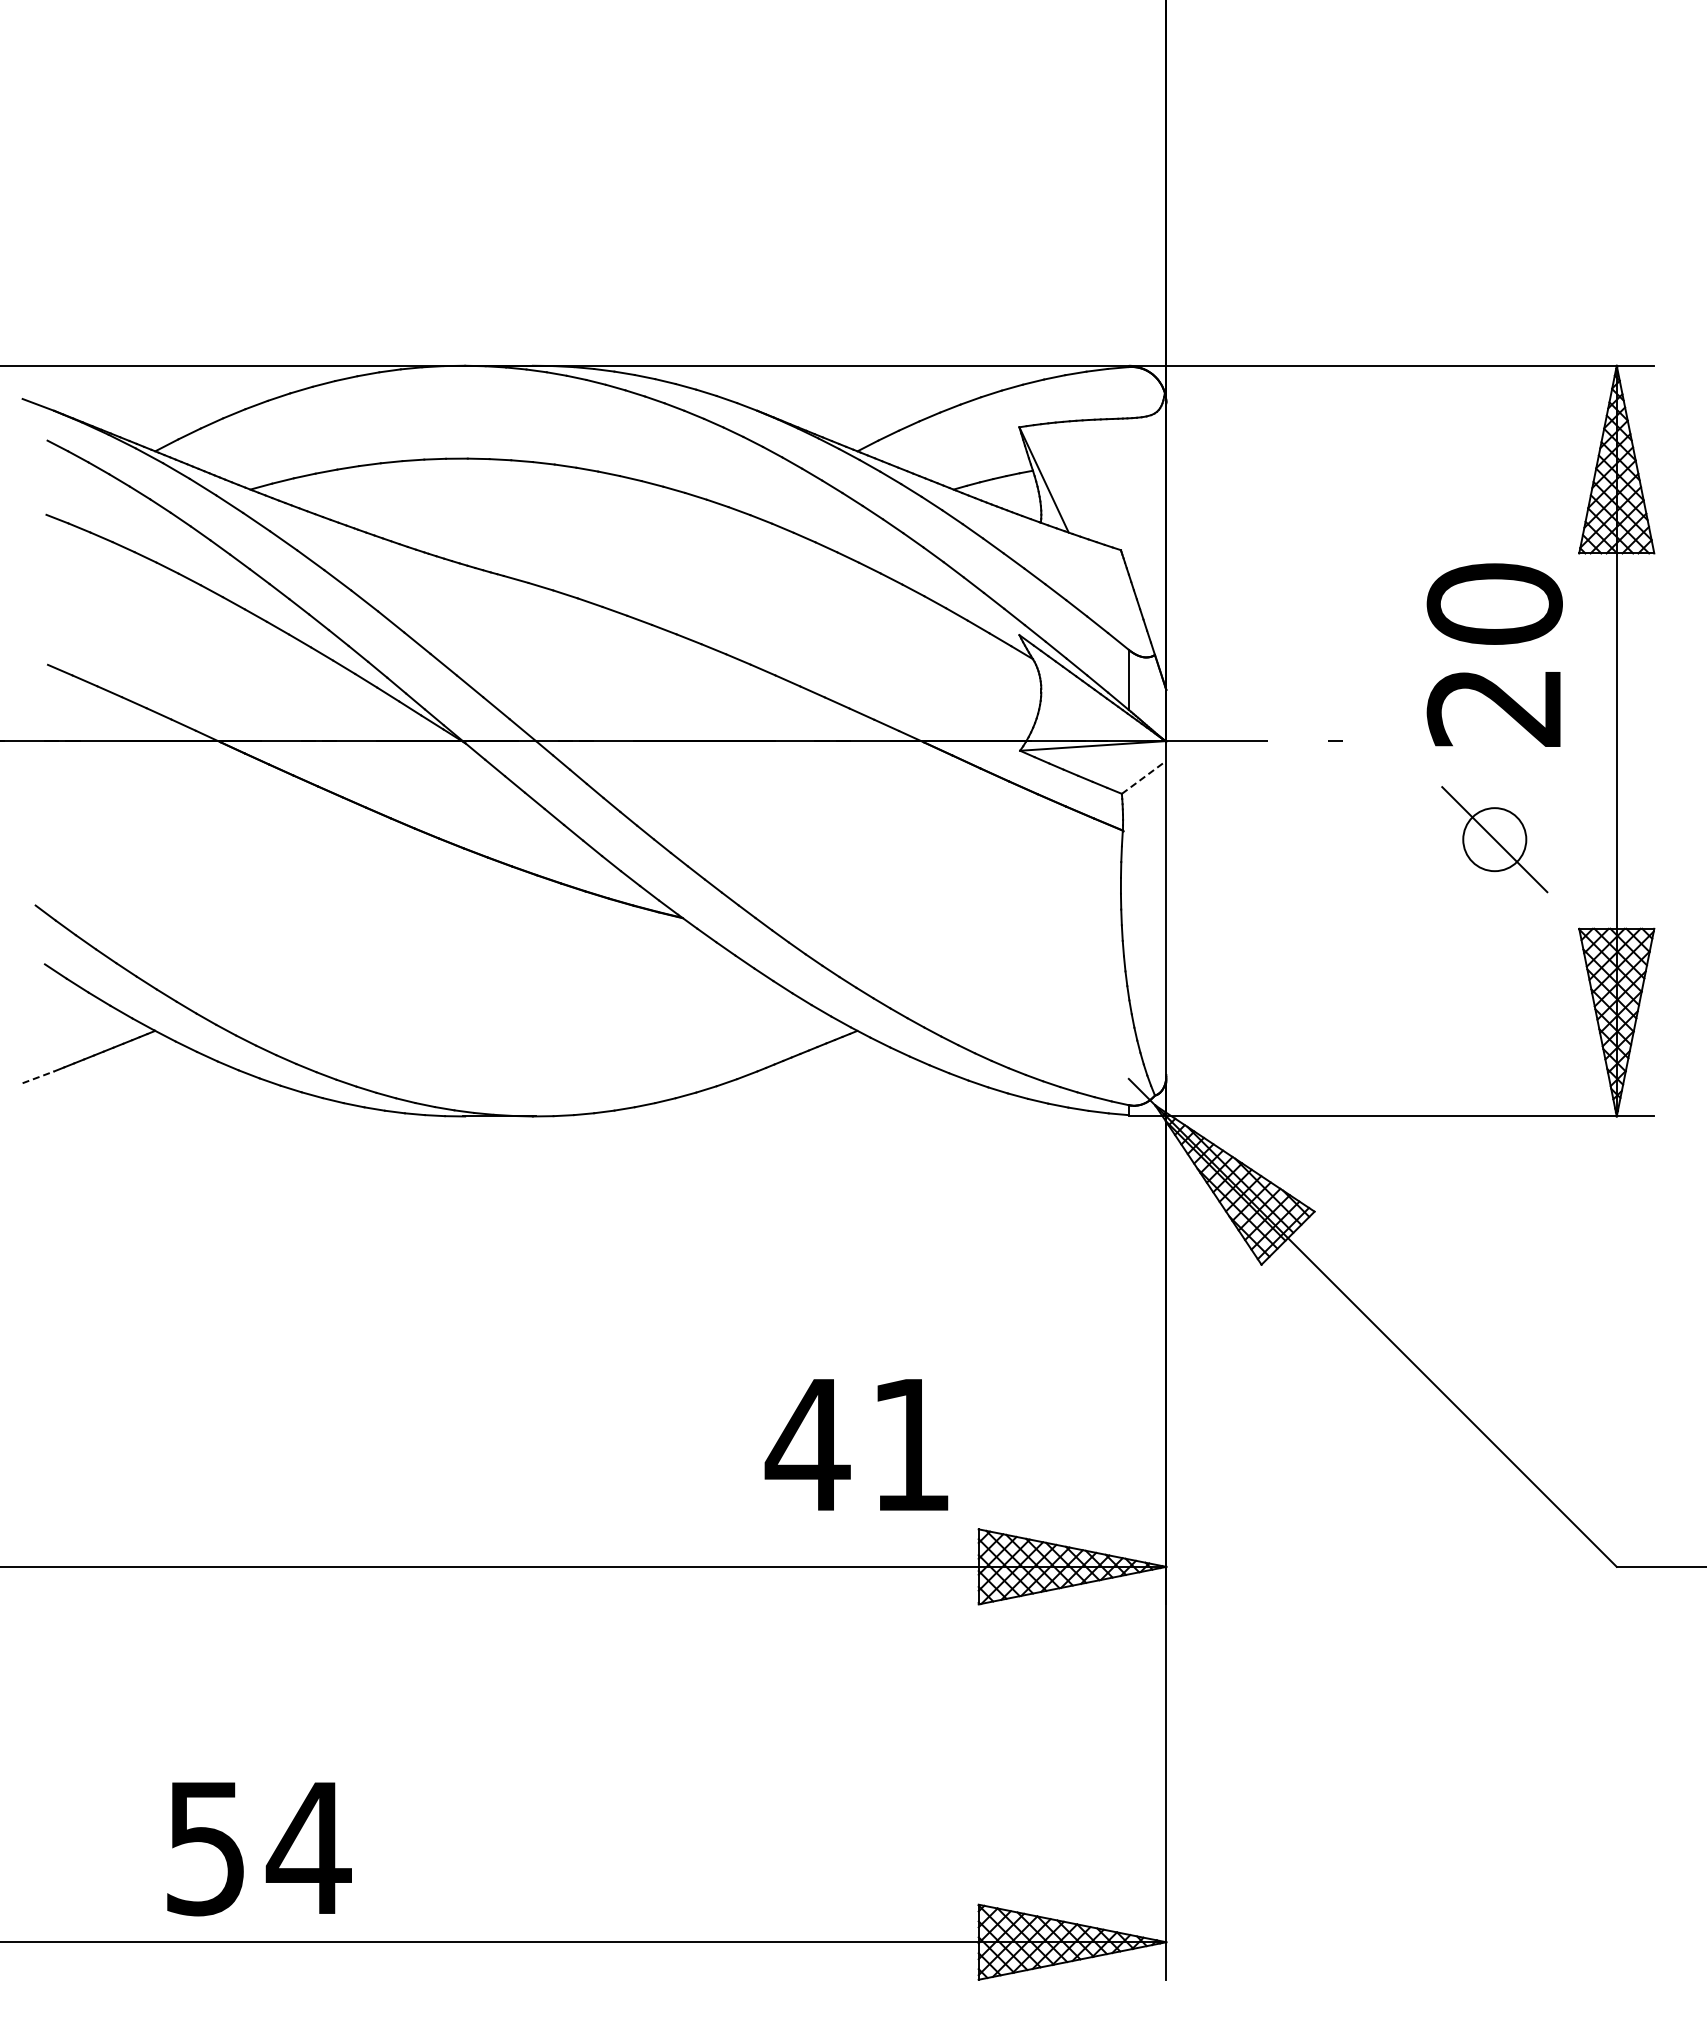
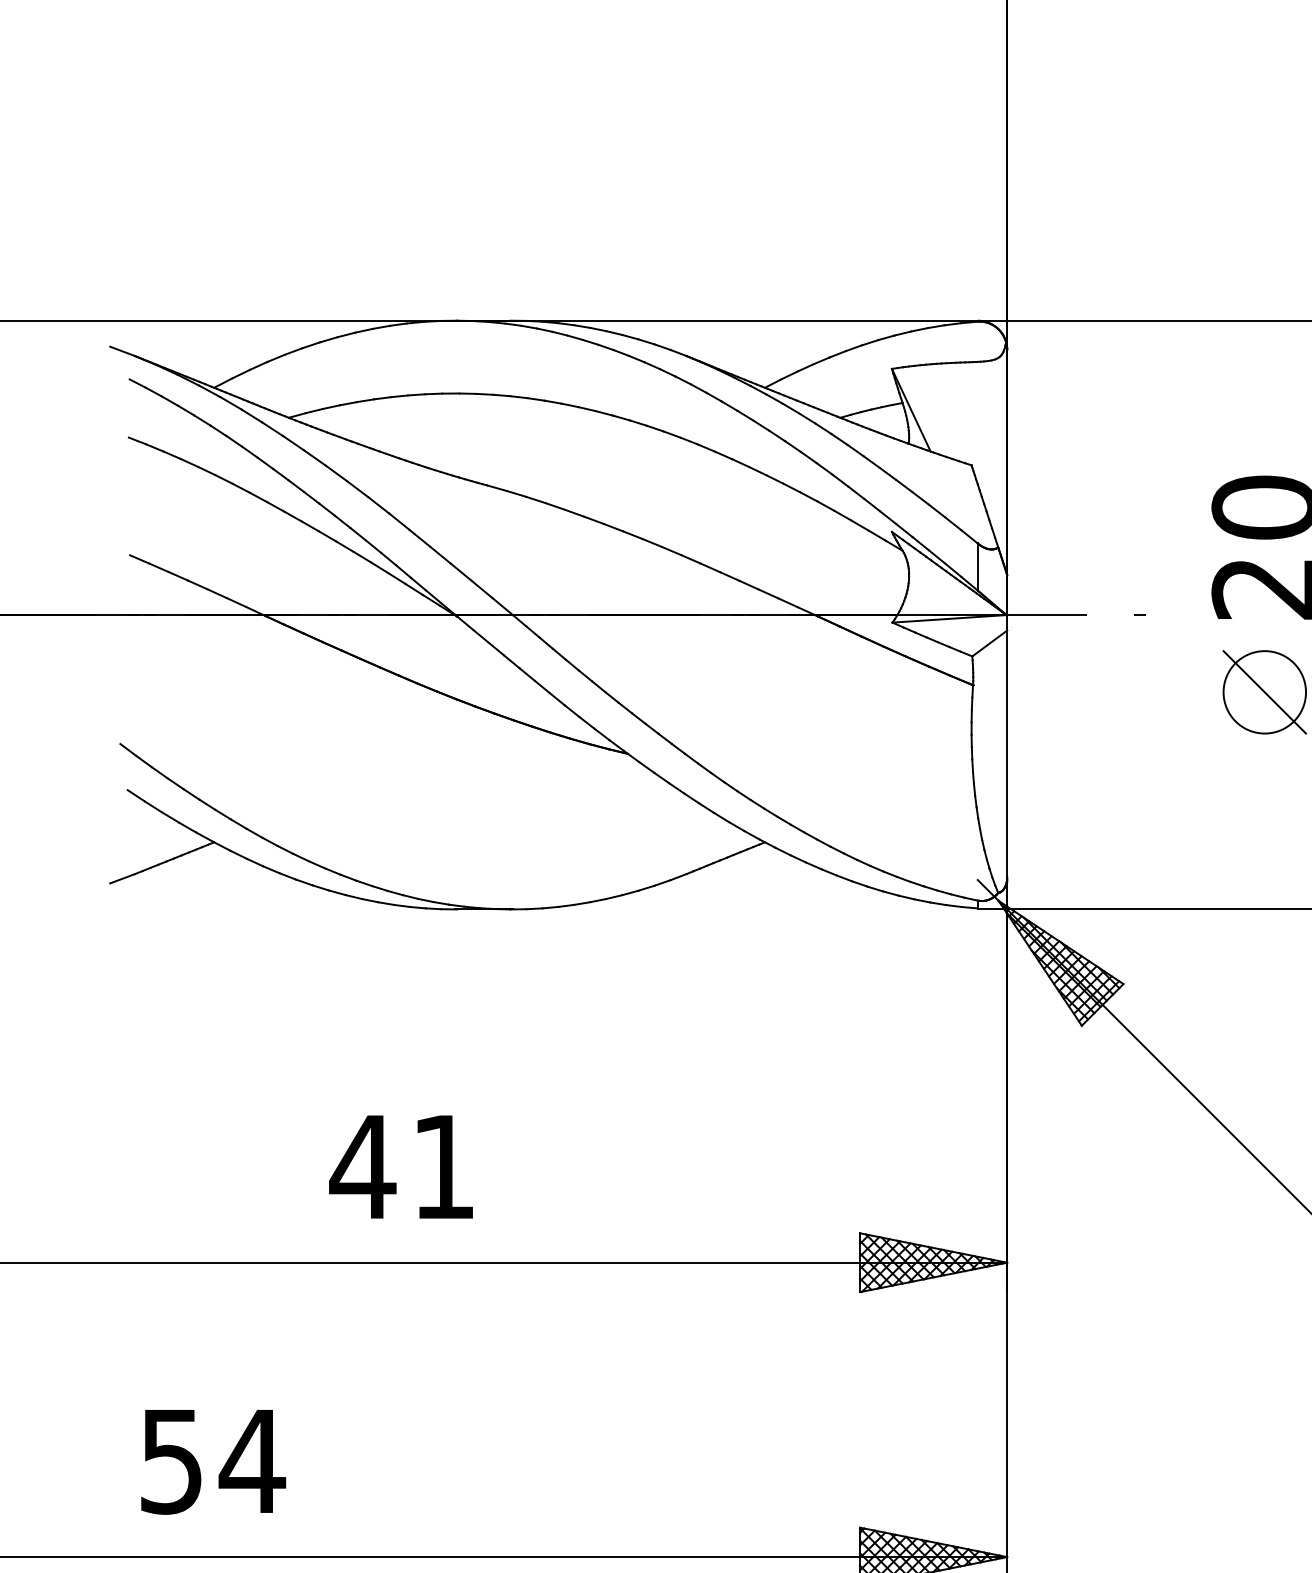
line: (1144, 777) -> (990, 643), dashed -> solid
circle: (1494, 839) -> (1264, 692), size x1.67
line: (38, 1077) -> (122, 878), dashed -> solid
text: (856, 1444) -> (401, 1166), moved
text: (259, 1849) -> (213, 1462), moved

